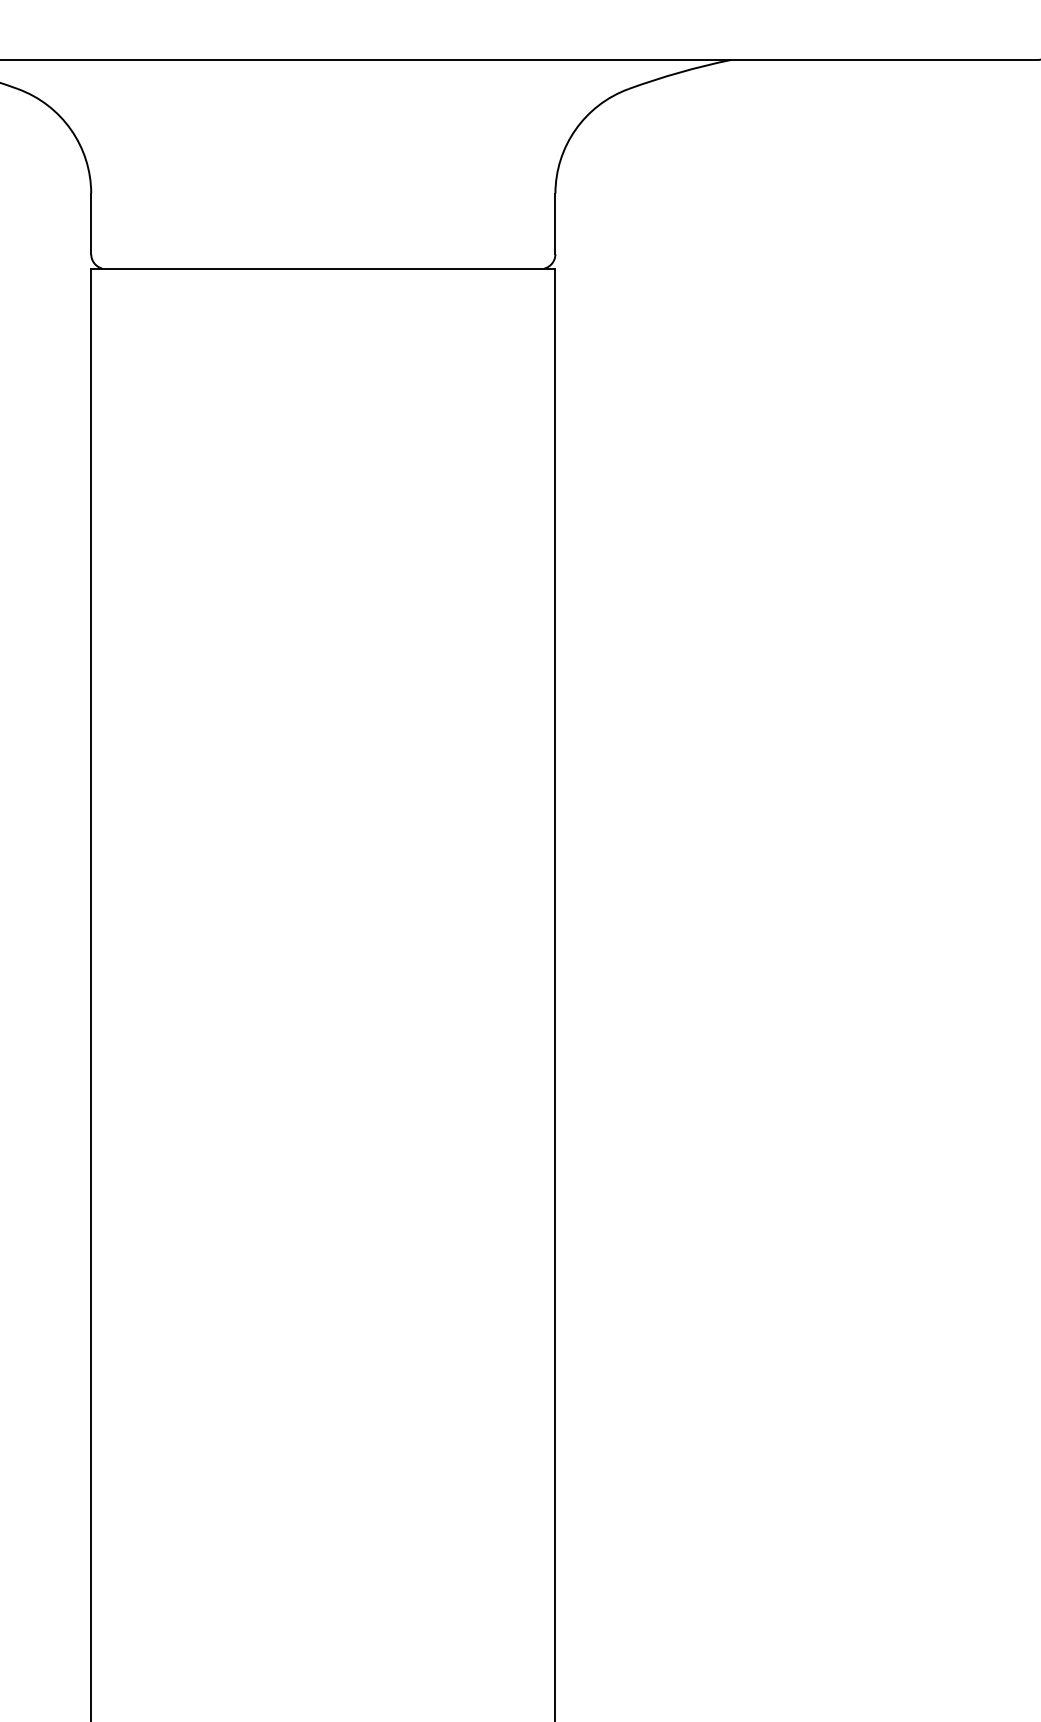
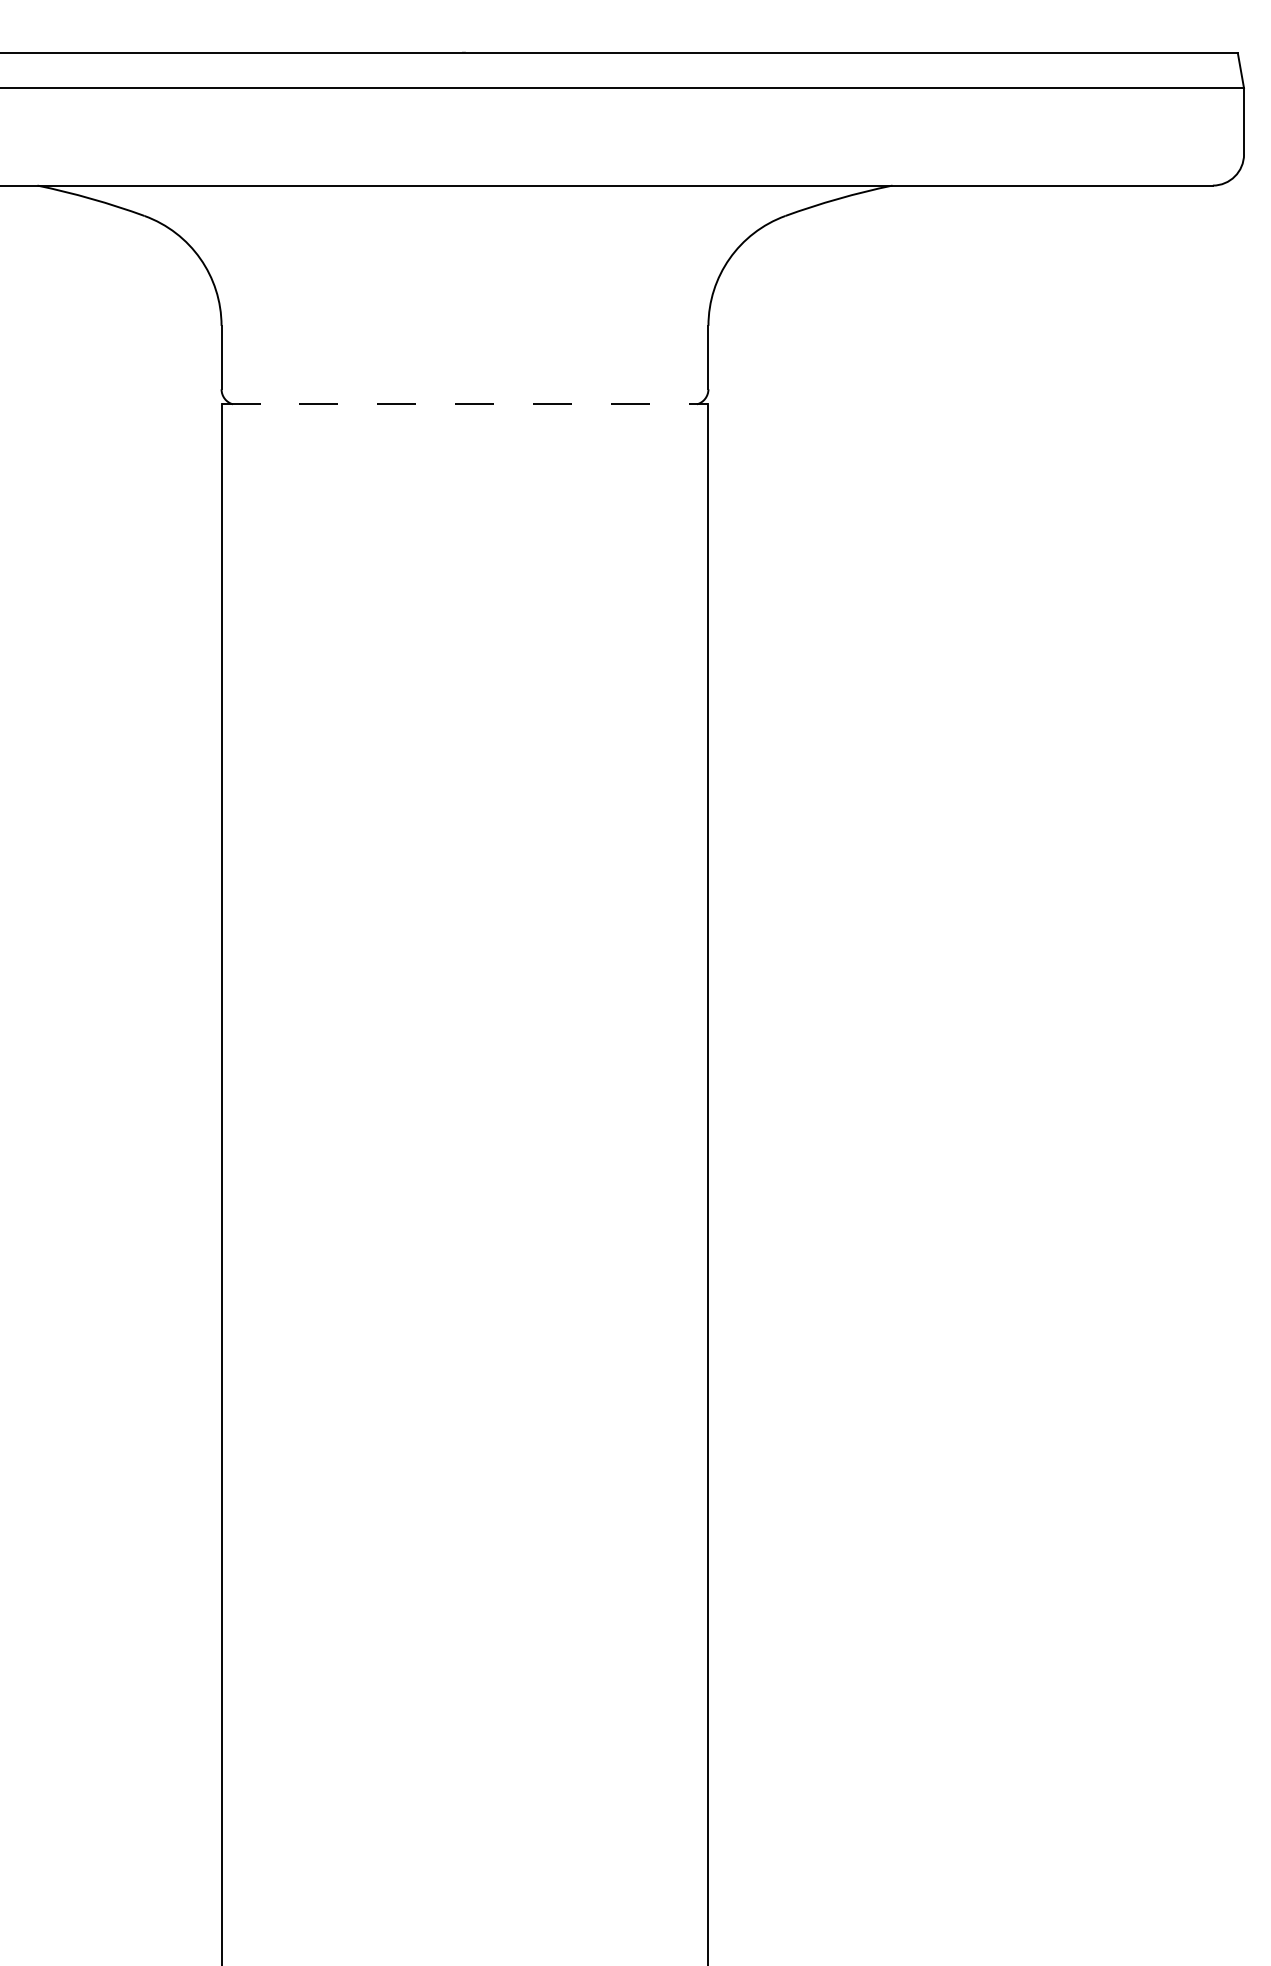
line: (323, 268) -> (465, 404), solid -> dashed

